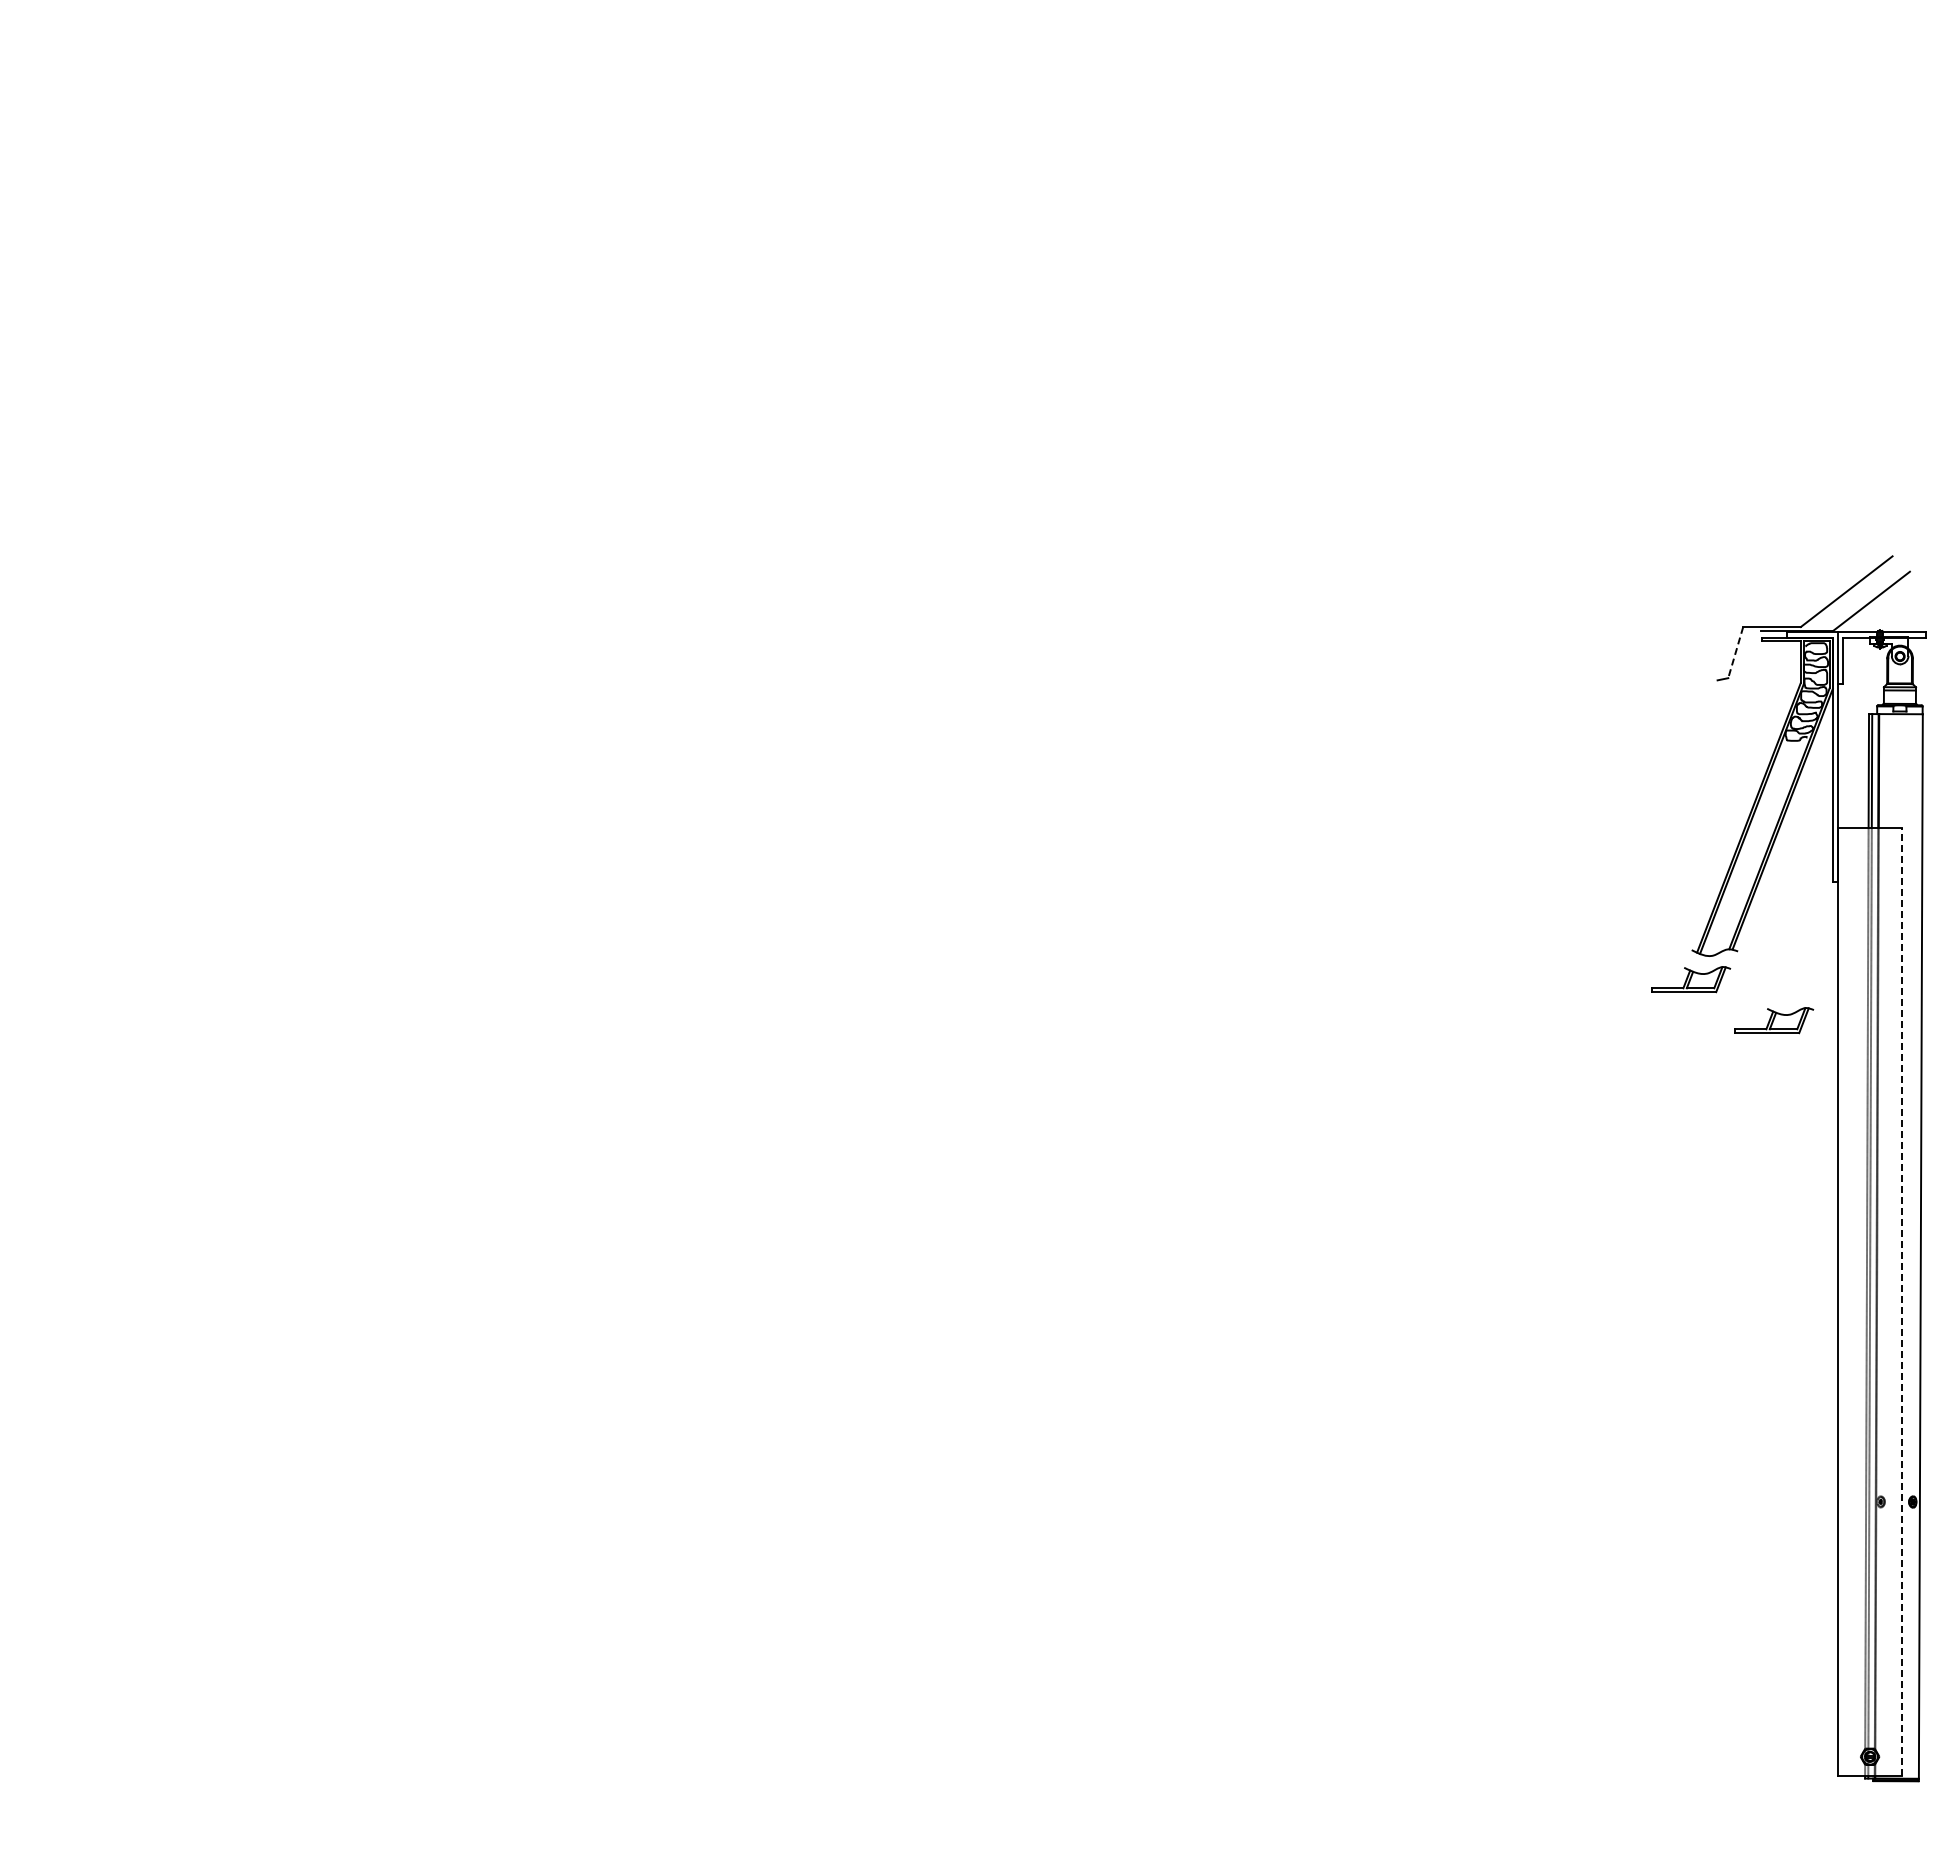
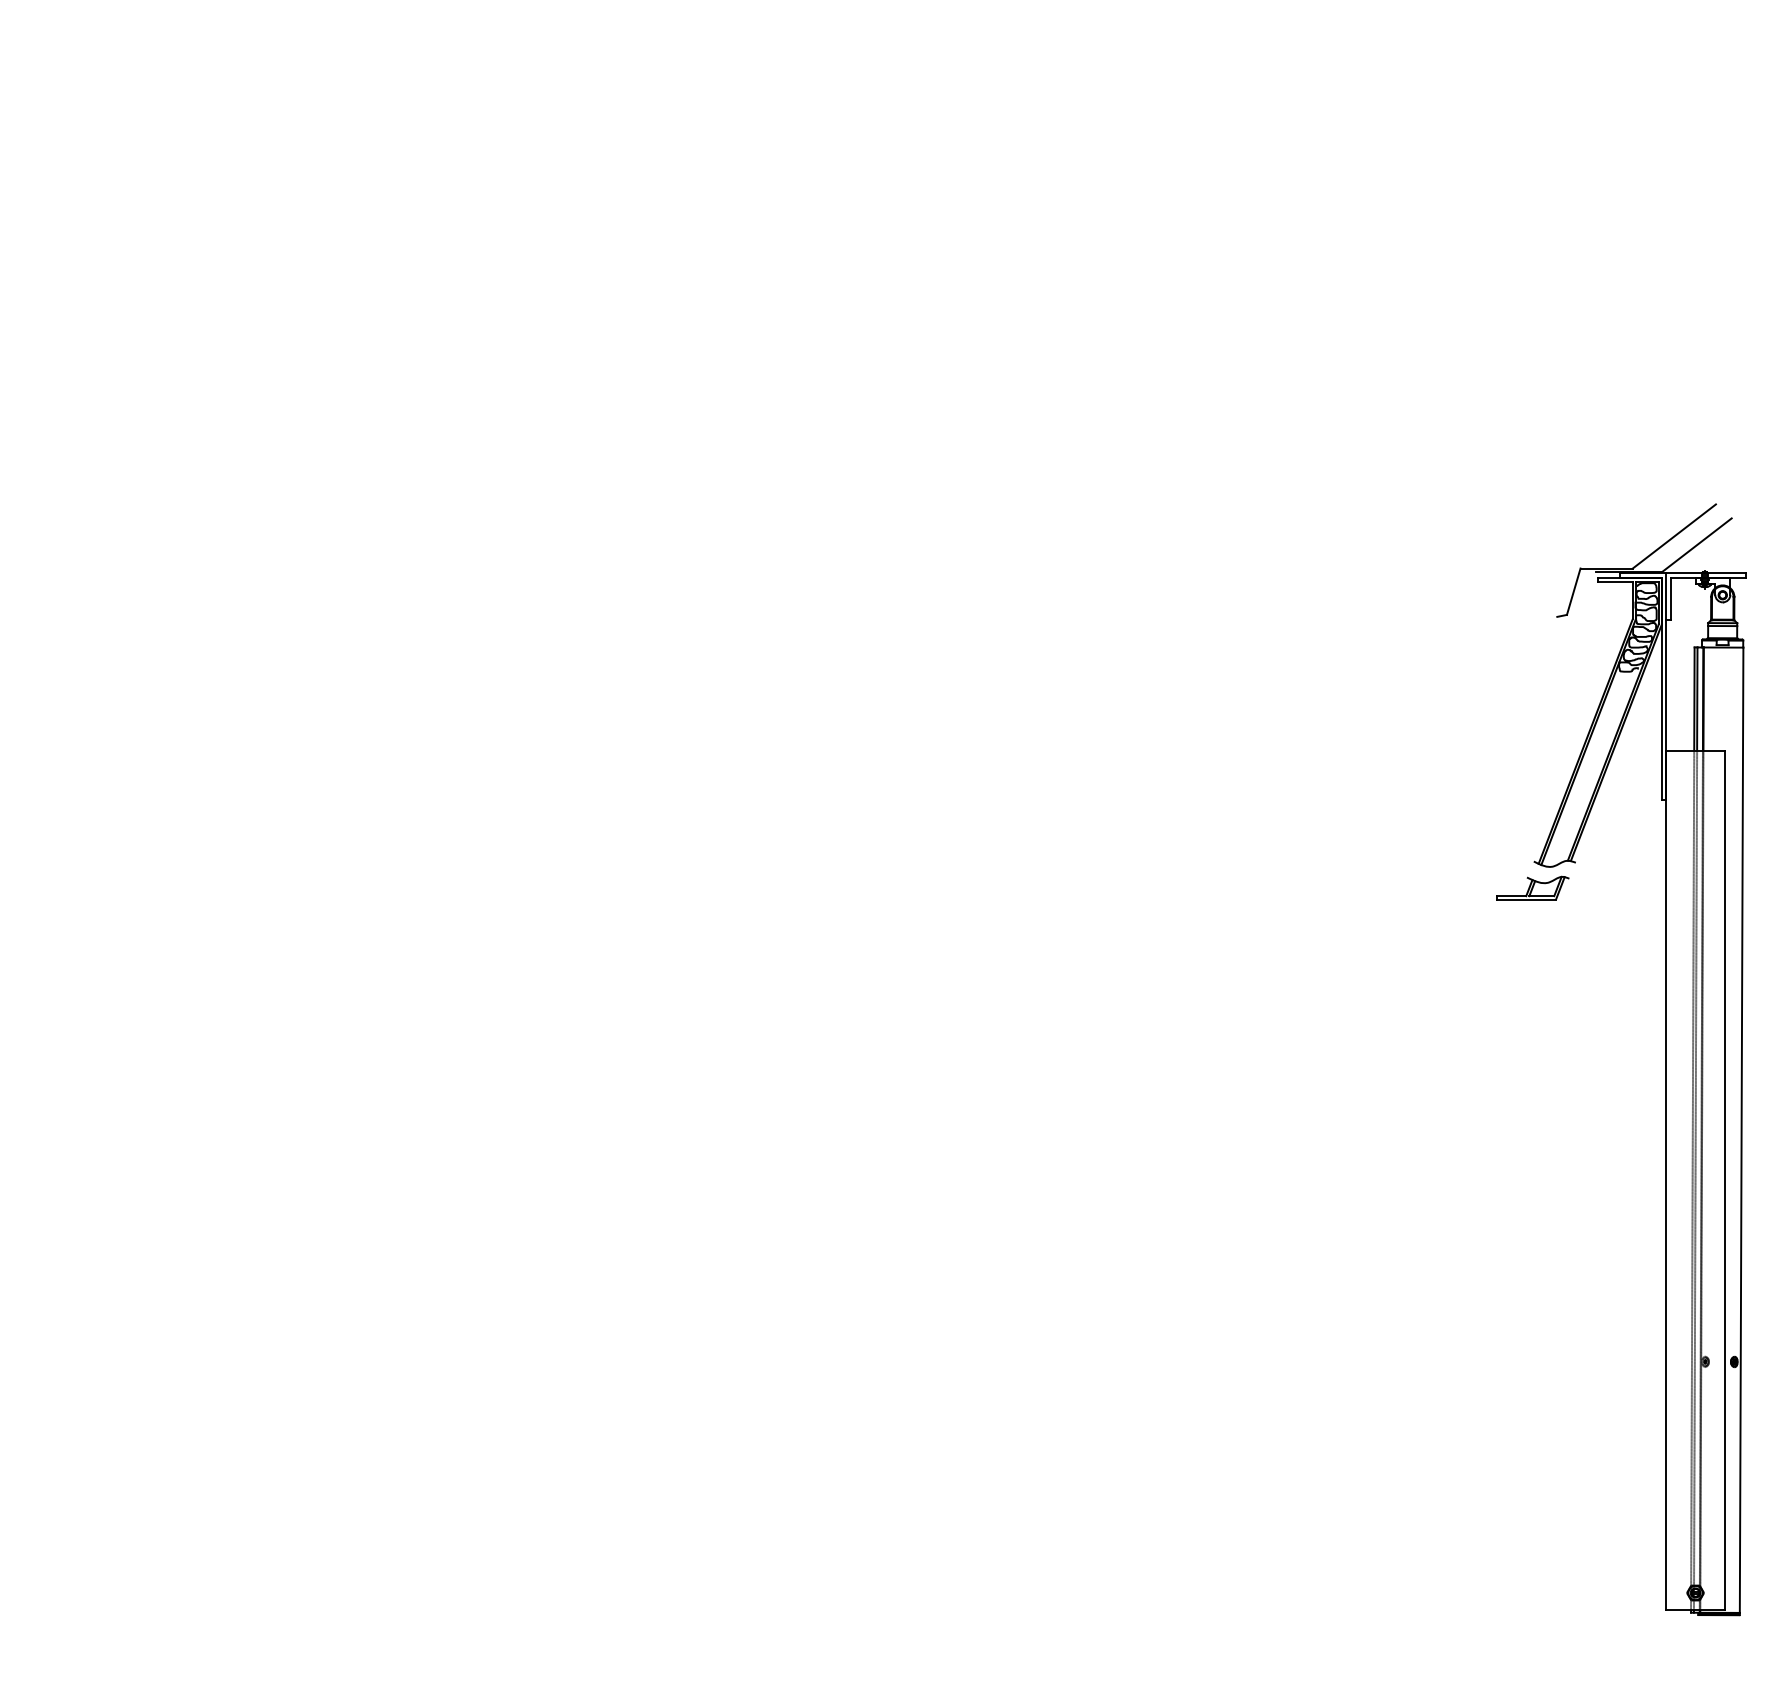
line: (1735, 652) -> (1573, 591), dashed -> solid
part: (1774, 1020) -> (1608, 925), removed
line: (1902, 1302) -> (1724, 1181), dashed -> solid

